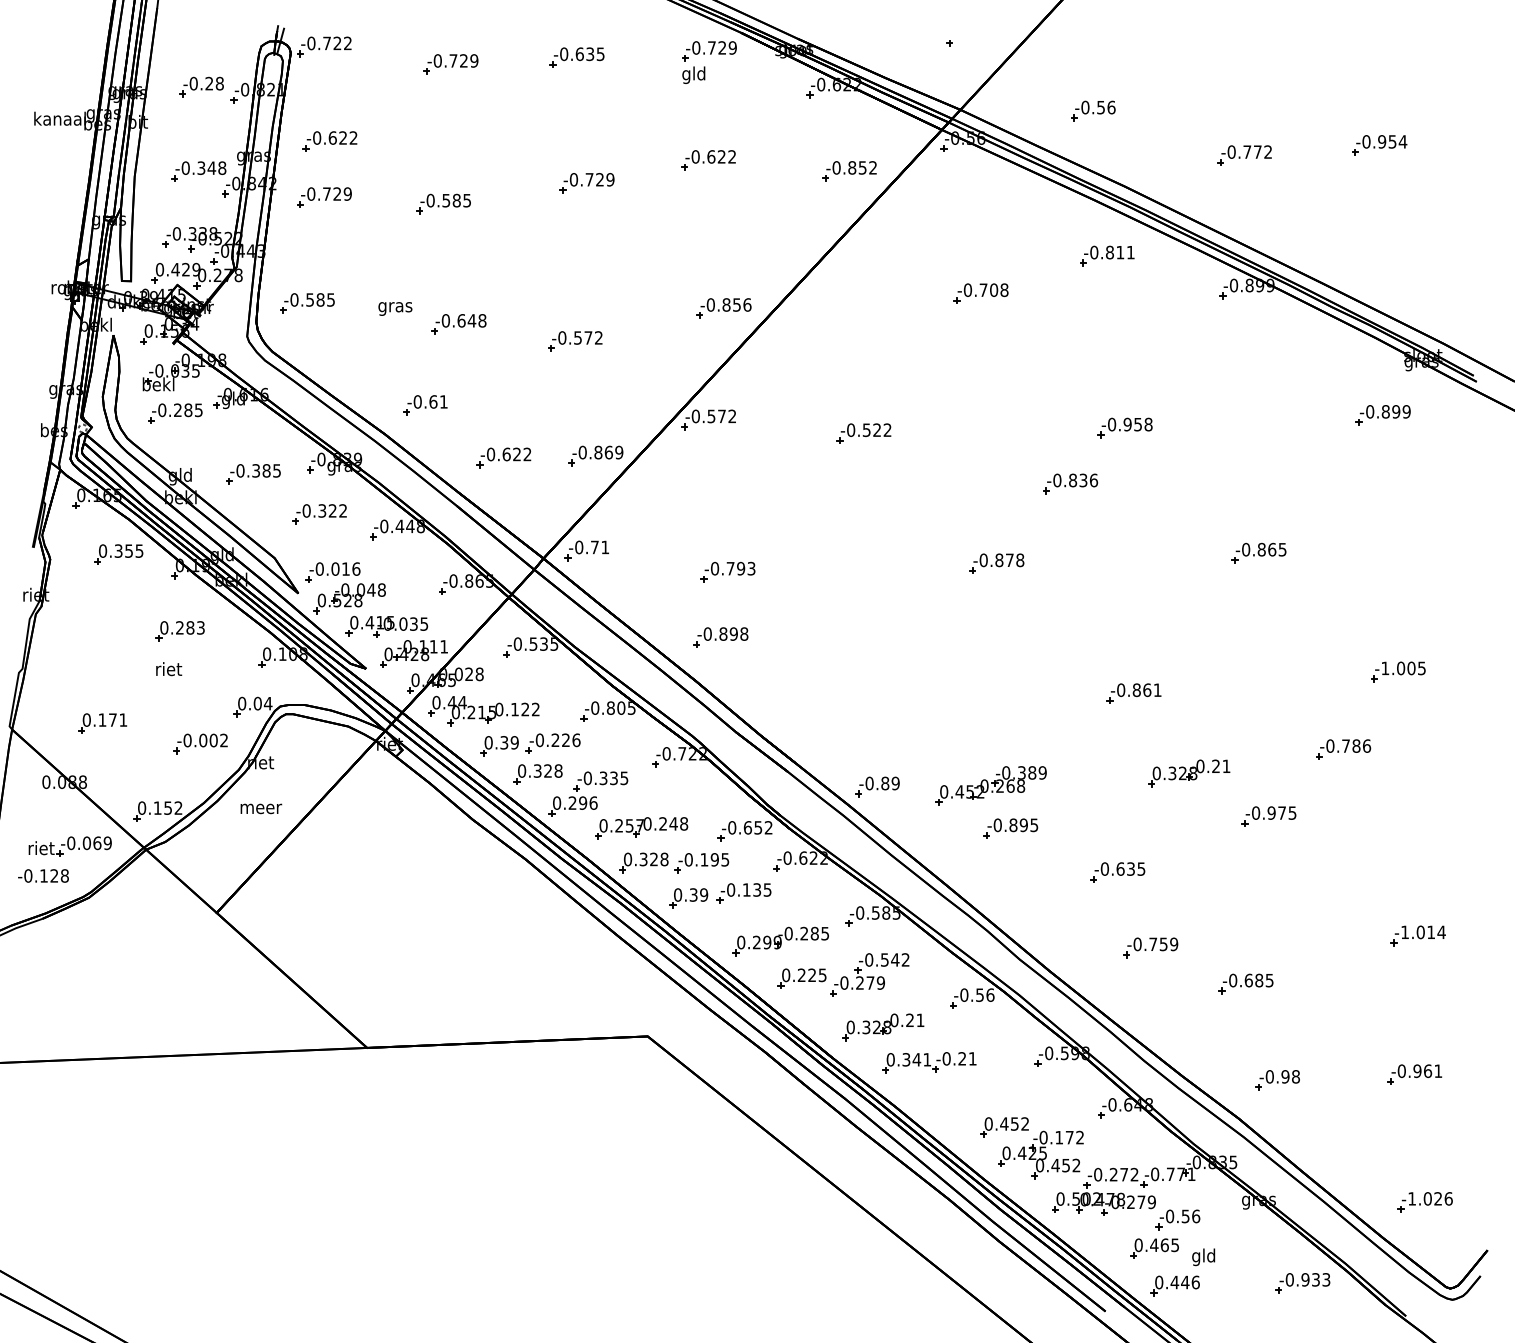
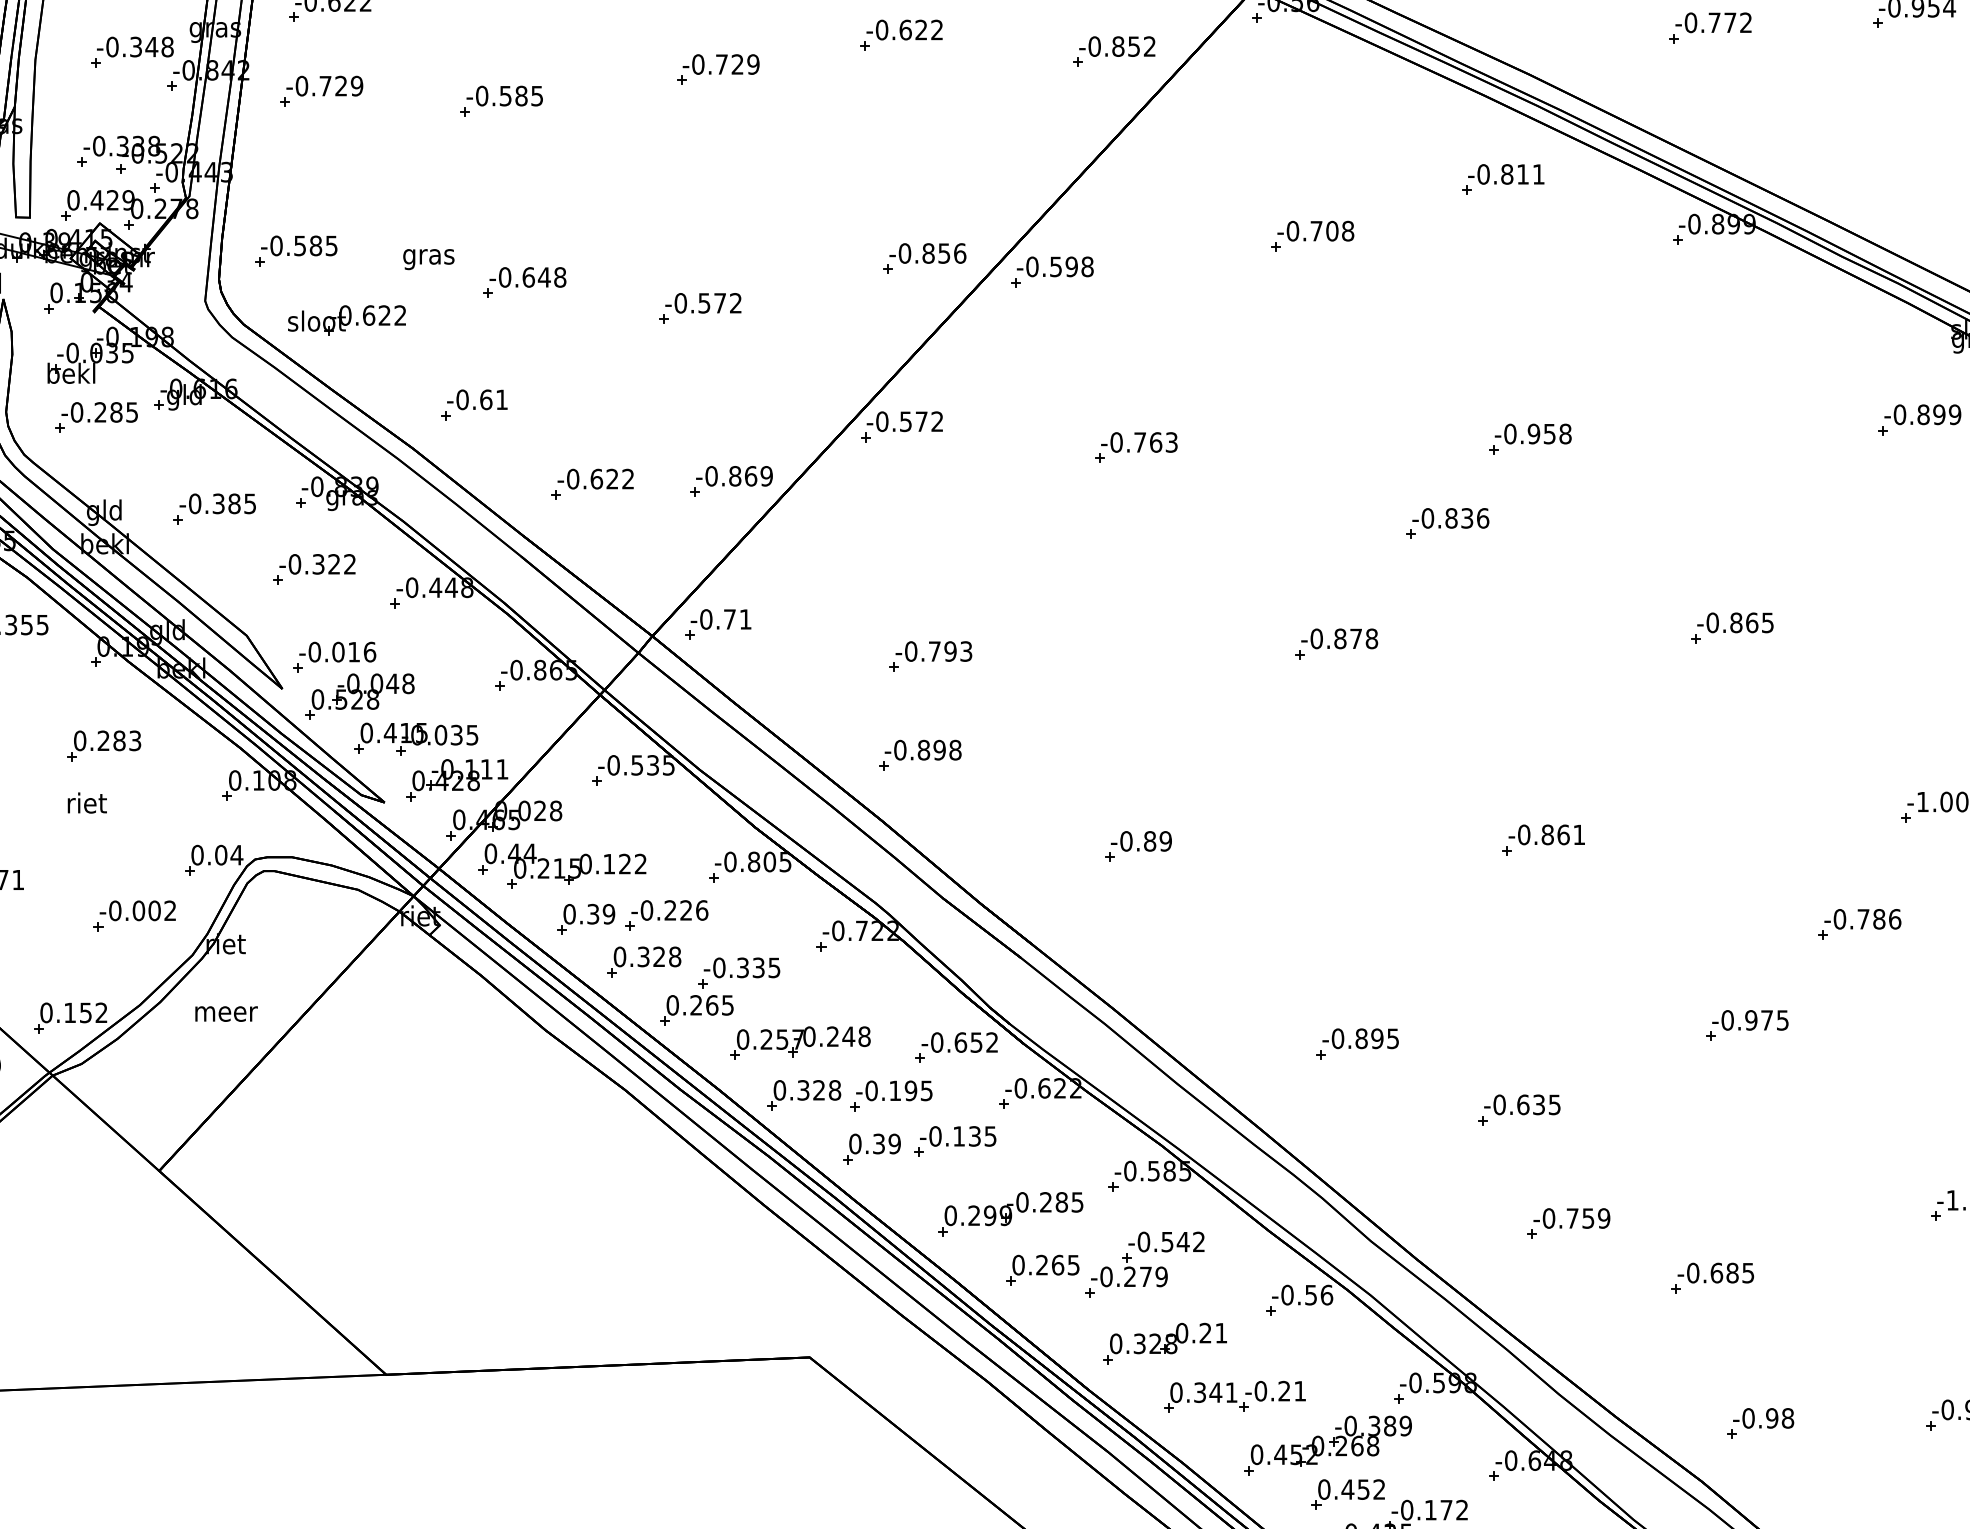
part: (808, 317) -> (1052, 272), added
part: (341, 349) -> (347, 320), added
text: (876, 430) -> (1154, 442), -0.522 -> -0.763
part: (1189, 773) -> (1627, 960), removed
part: (990, 785) -> (1326, 1445), moved
part: (877, 786) -> (1138, 845), moved
text: (588, 802) -> (720, 1004), 0.296 -> 0.265
text: (812, 975) -> (1058, 1265), 0.225 -> 0.265

